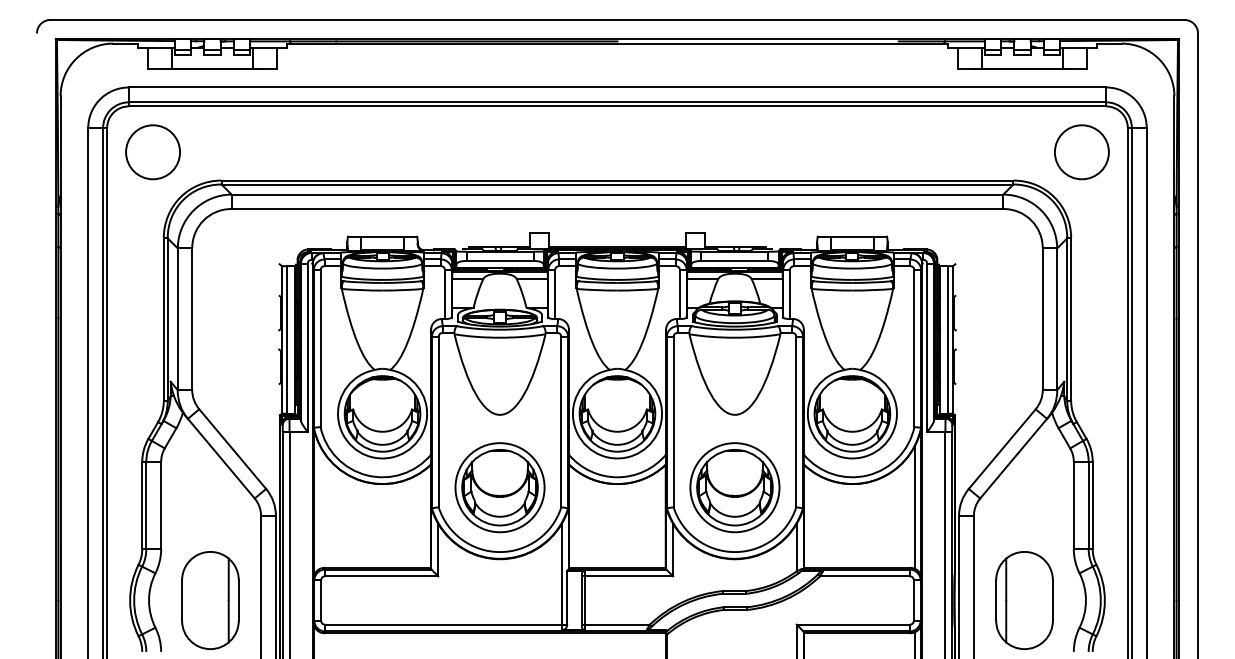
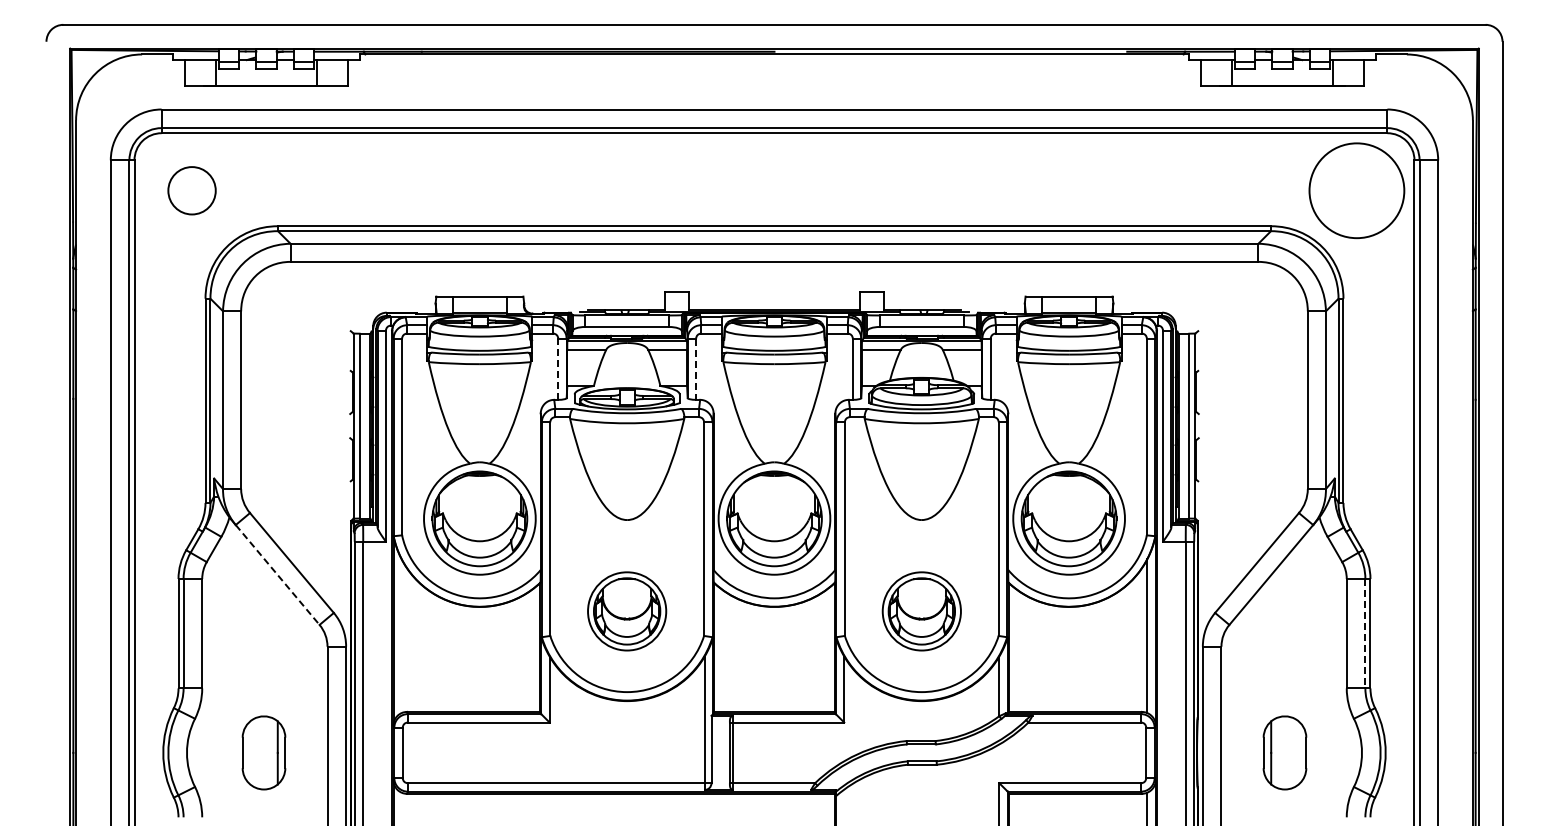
circle: (152, 152) -> (191, 190), size x0.7
circle: (1081, 152) -> (1356, 190), size x1.4
line: (445, 294) -> (558, 369), solid -> dashed
line: (555, 294) -> (696, 369), solid -> dashed
line: (221, 459) -> (278, 575), solid -> dashed
part: (499, 487) -> (626, 611), size x0.7
part: (734, 487) -> (921, 611), size x0.7
line: (1088, 505) -> (1365, 633), solid -> dashed
part: (210, 600) -> (263, 752), size x0.6
part: (1024, 600) -> (1284, 752), size x0.6

